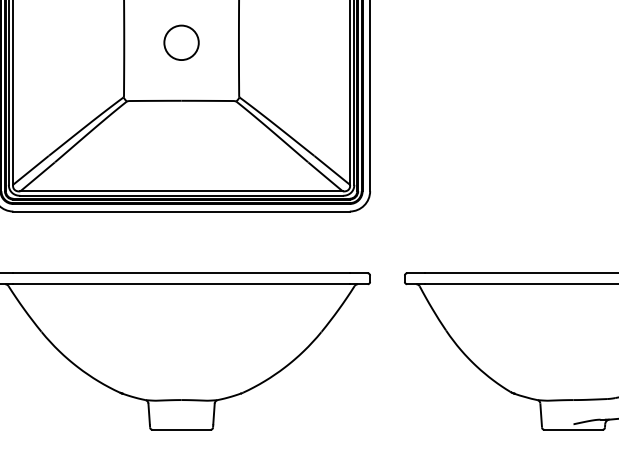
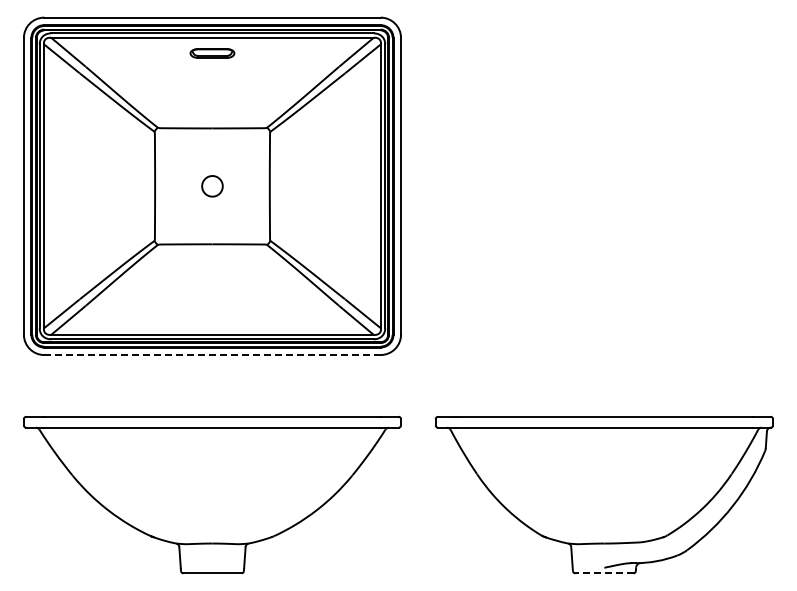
circle: (181, 43) -> (212, 186), size x0.6
line: (180, 212) -> (211, 355), solid -> dashed
line: (572, 430) -> (603, 573), solid -> dashed

